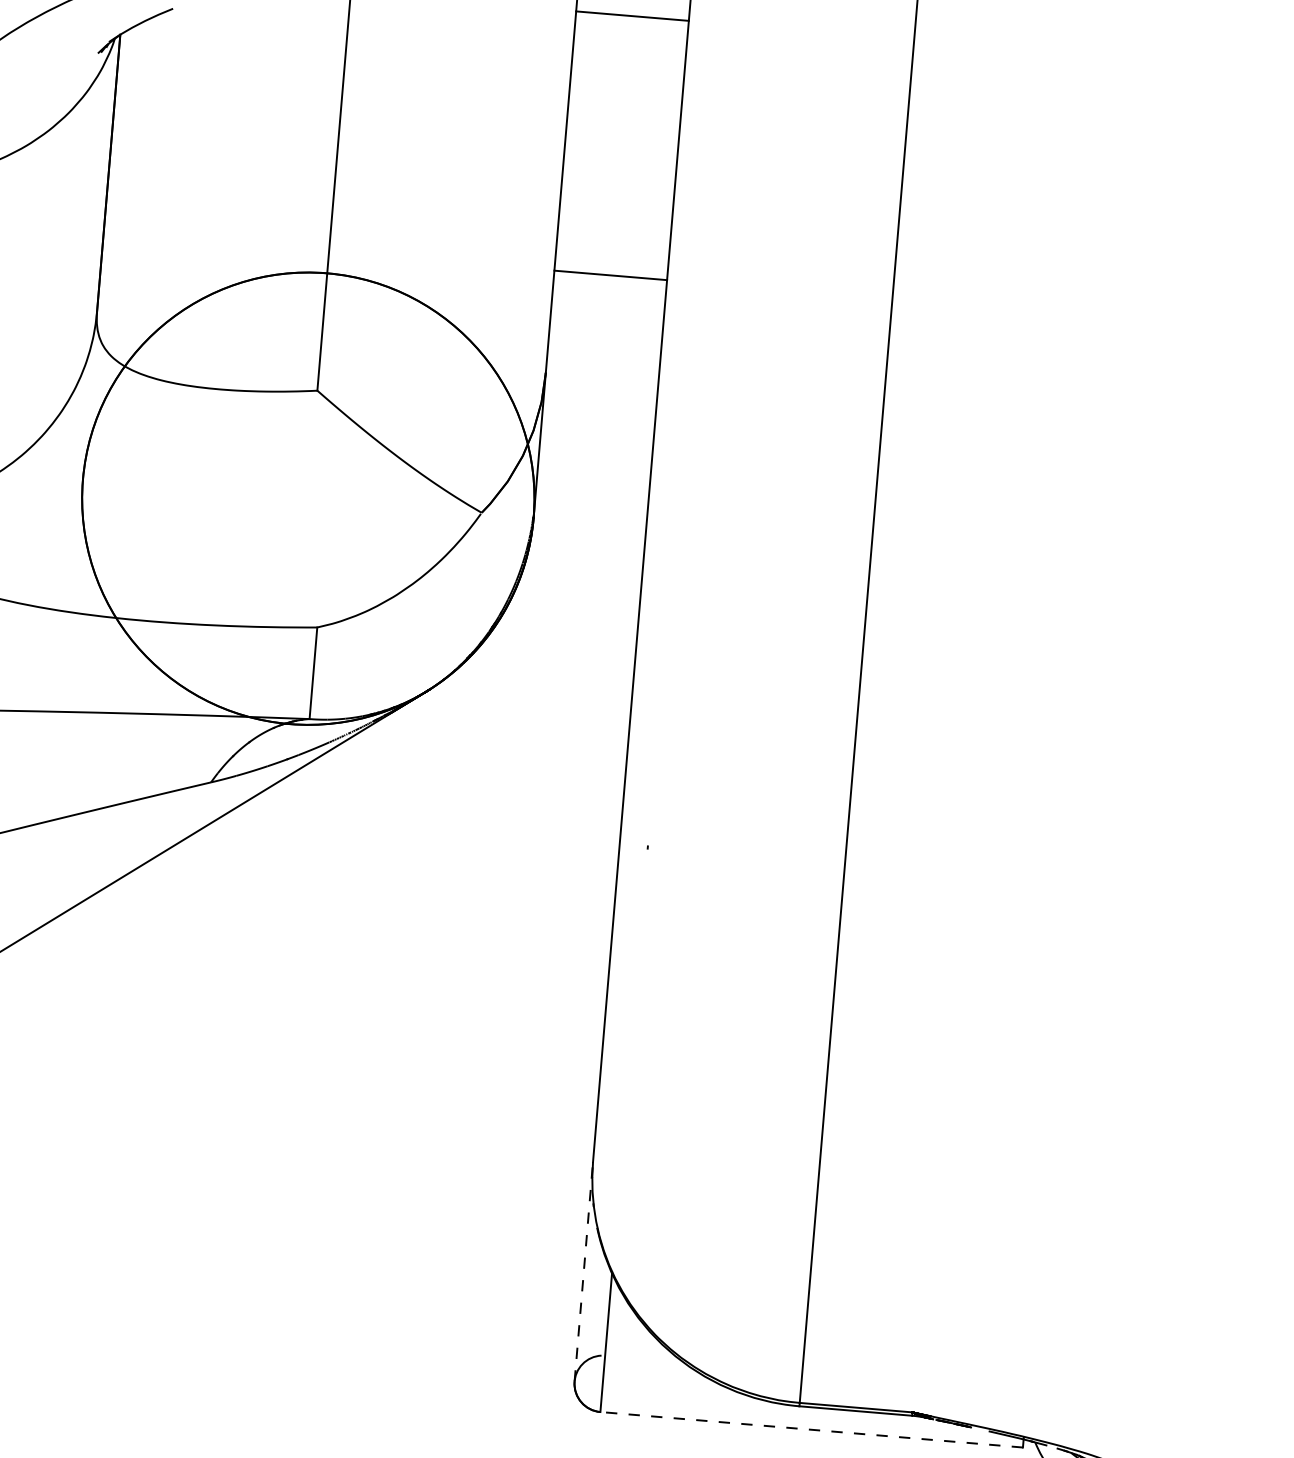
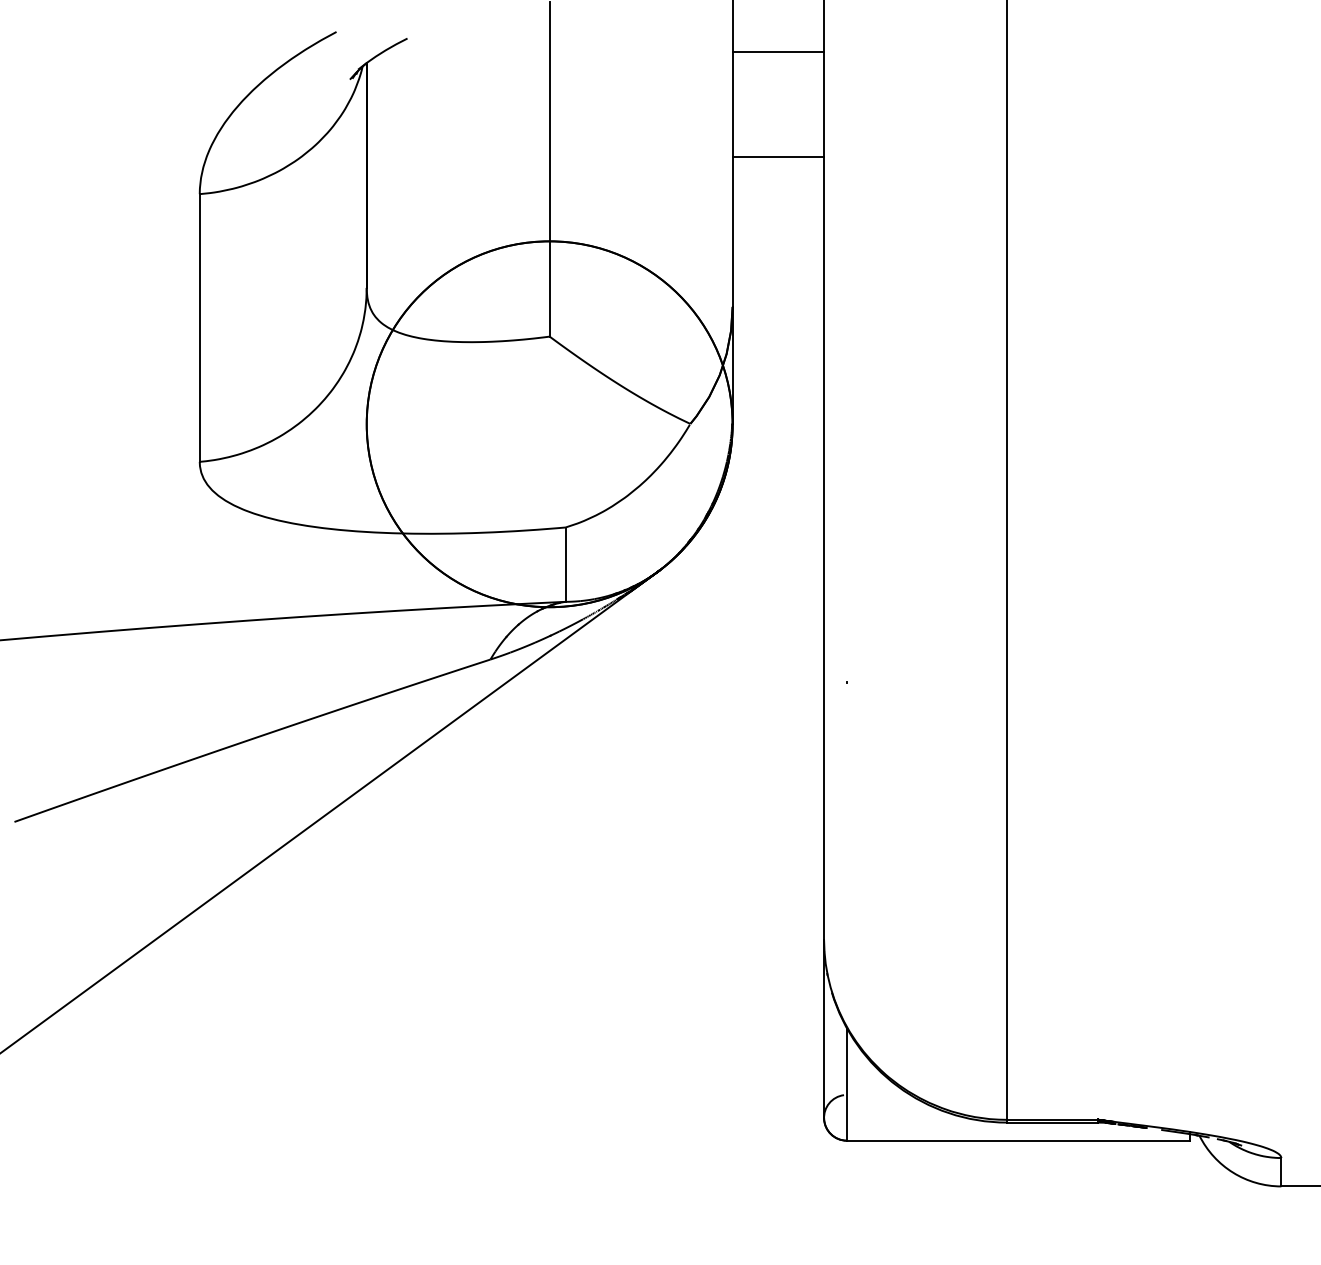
line: (632, 16) -> (778, 52), moved
line: (611, 275) -> (778, 156), moved
line: (584, 1271) -> (824, 1028), dashed -> solid
line: (810, 1429) -> (1017, 1140), dashed -> solid

